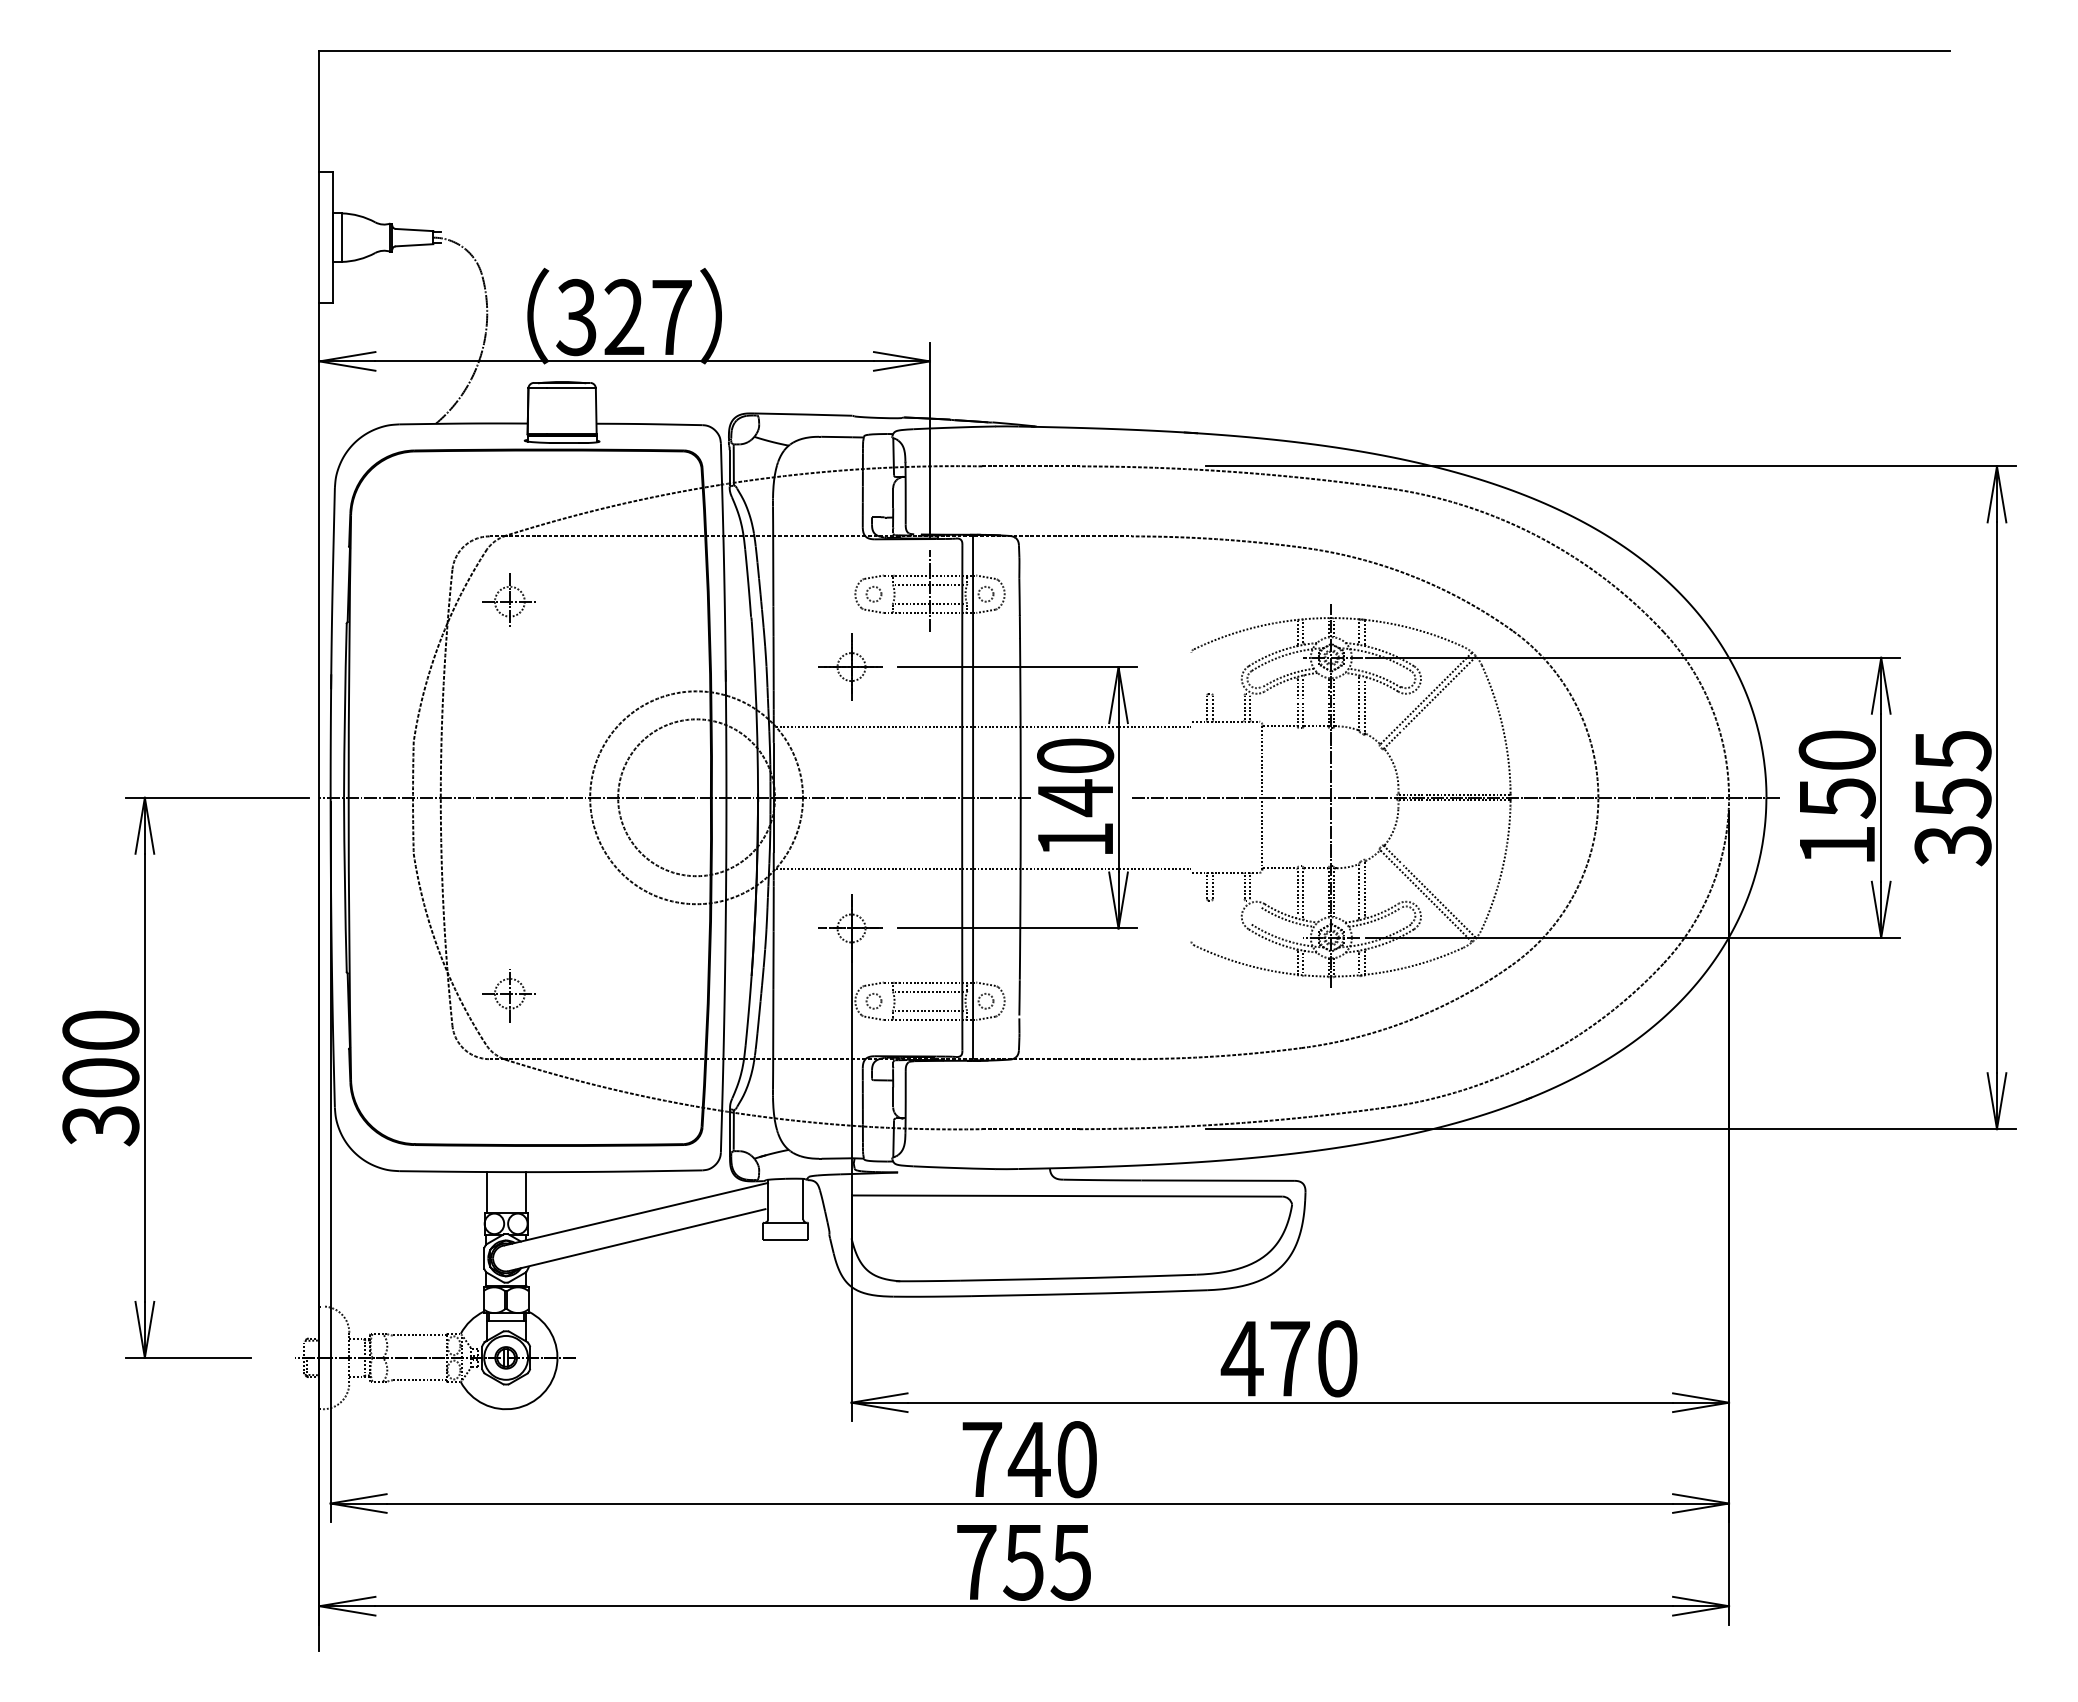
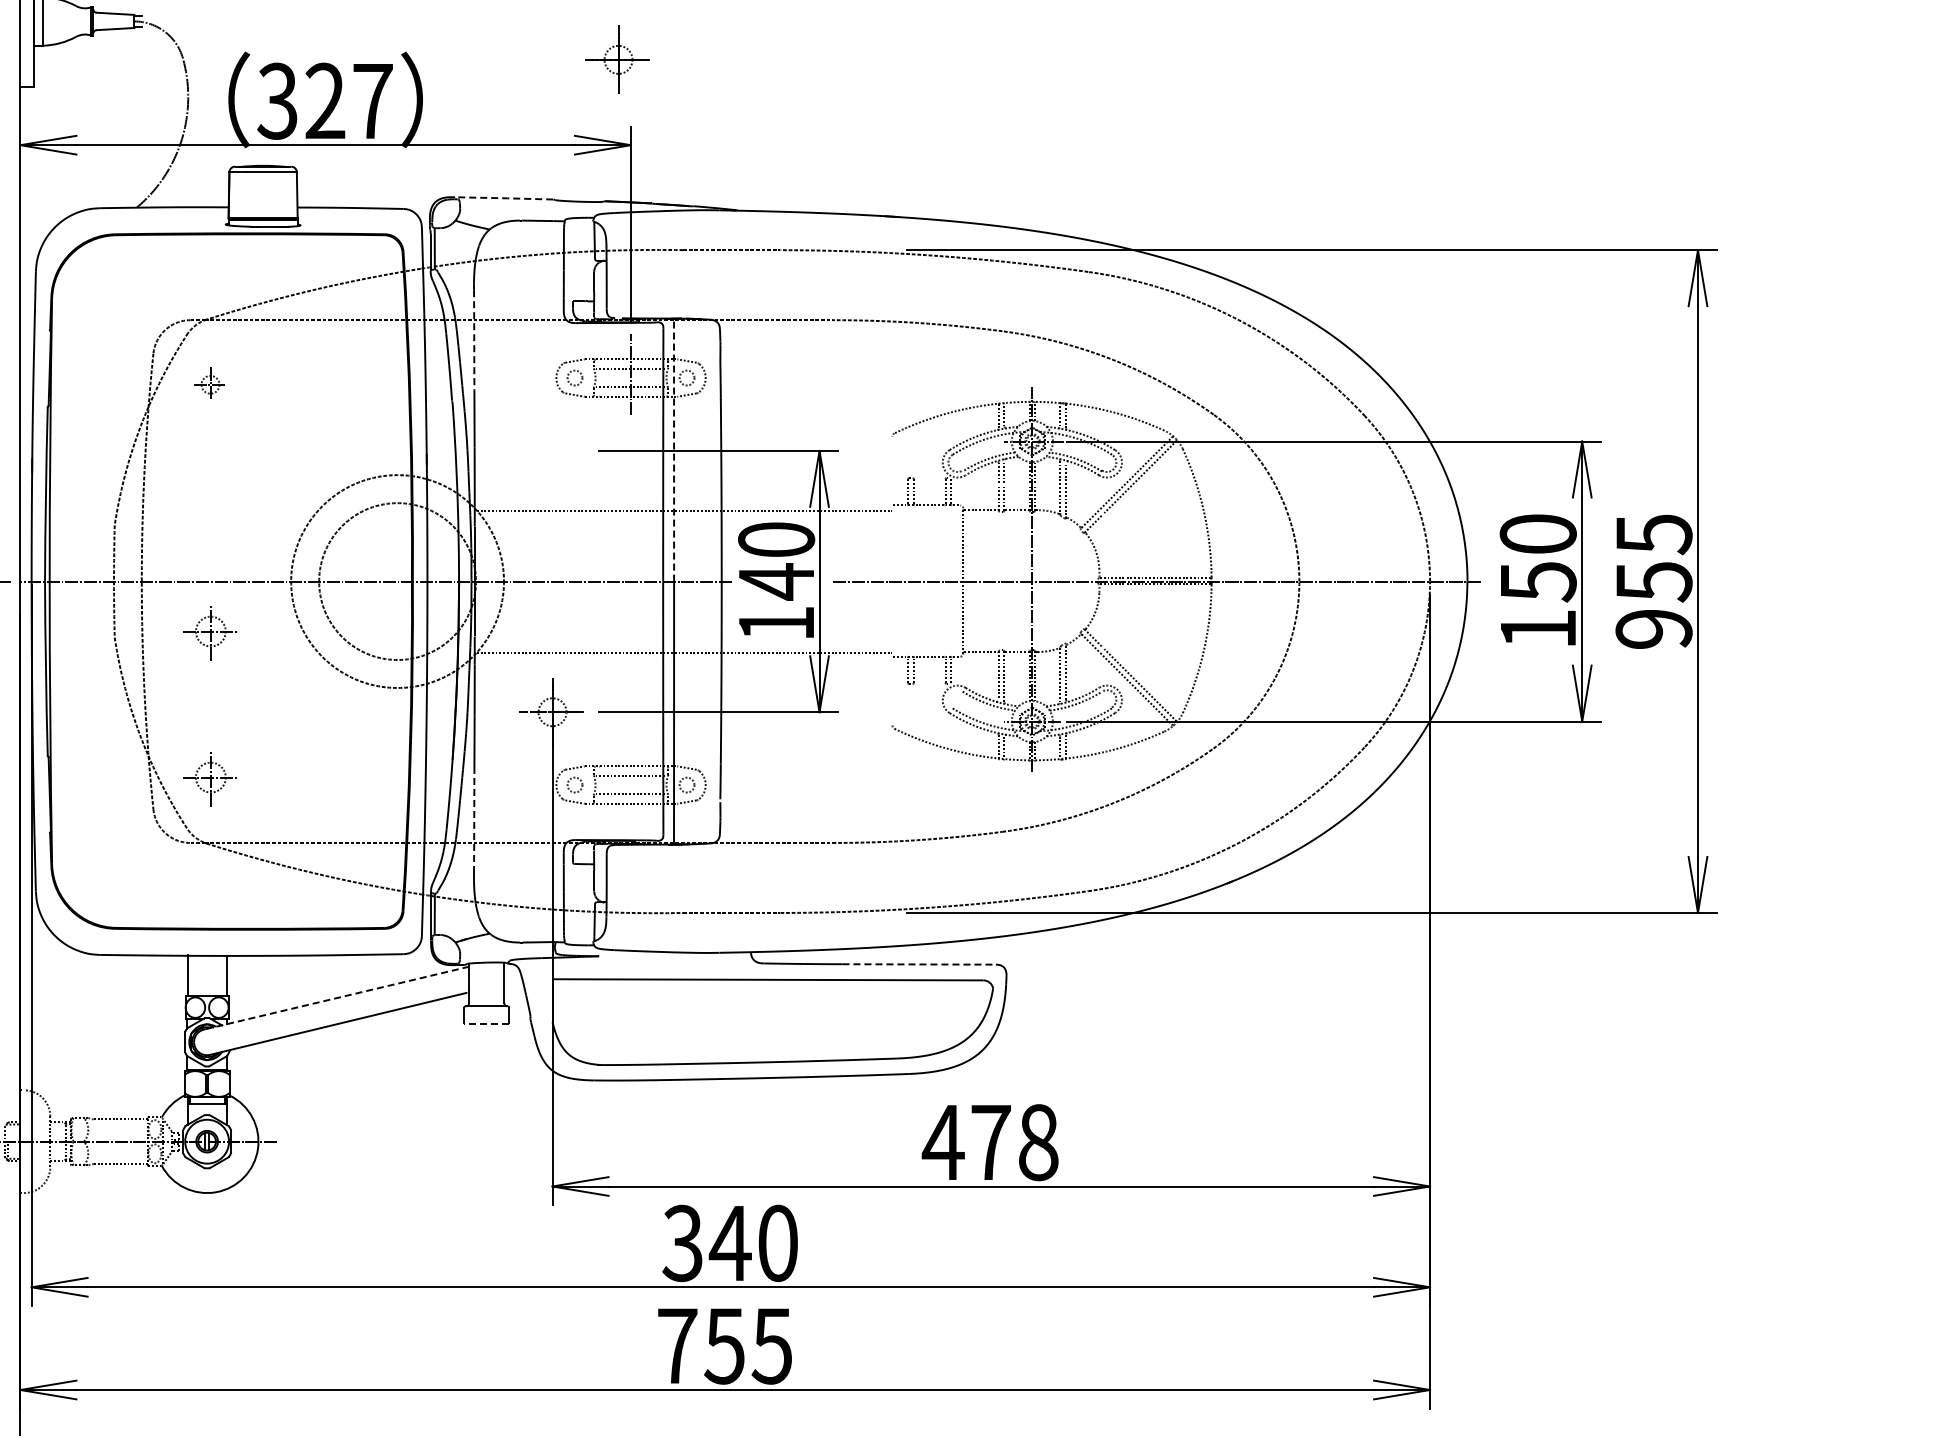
line: (802, 414) -> (503, 198), solid -> dashed
line: (773, 554) -> (474, 338), solid -> dashed
part: (508, 599) -> (209, 383), size x0.6
part: (850, 666) -> (617, 59), moved
line: (973, 666) -> (674, 450), solid -> dashed
text: (1952, 846) -> (1653, 630), 355 -> 955
part: (508, 849) -> (209, 633), added
line: (773, 1041) -> (474, 825), solid -> dashed
line: (1218, 1180) -> (919, 964), solid -> dashed
line: (636, 1214) -> (337, 998), solid -> dashed
line: (785, 1240) -> (486, 1024), solid -> dashed
text: (1337, 1358) -> (1038, 1142), 470 -> 478
text: (981, 1459) -> (682, 1243), 740 -> 340

